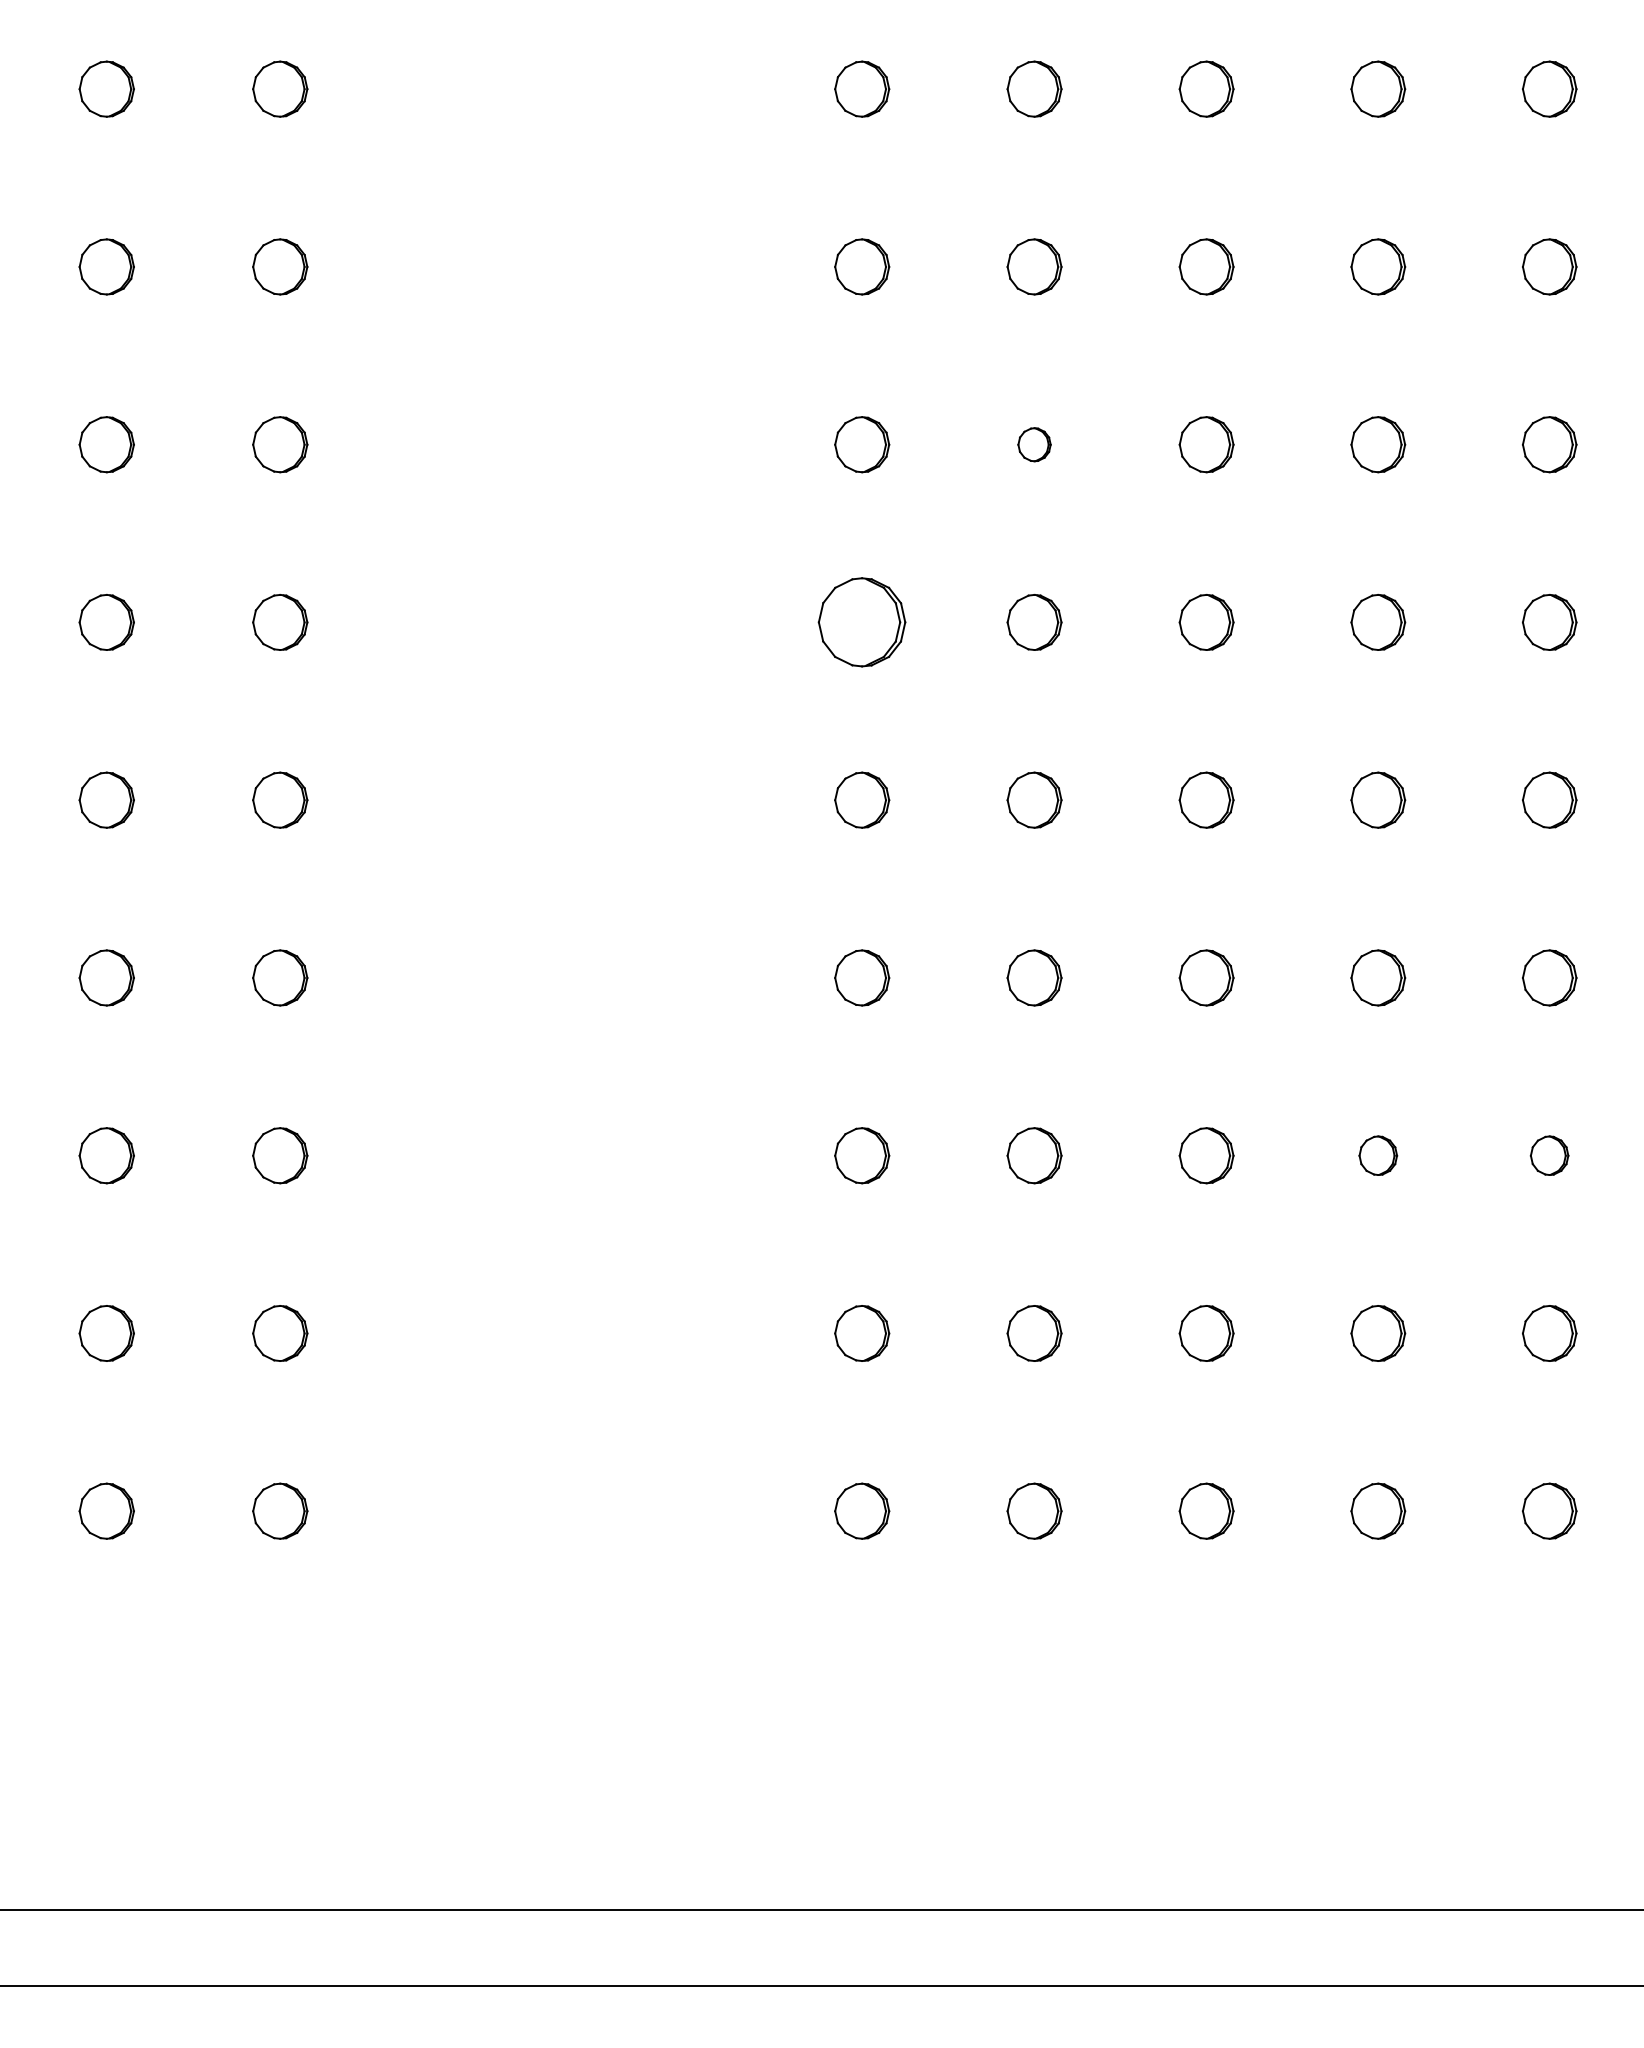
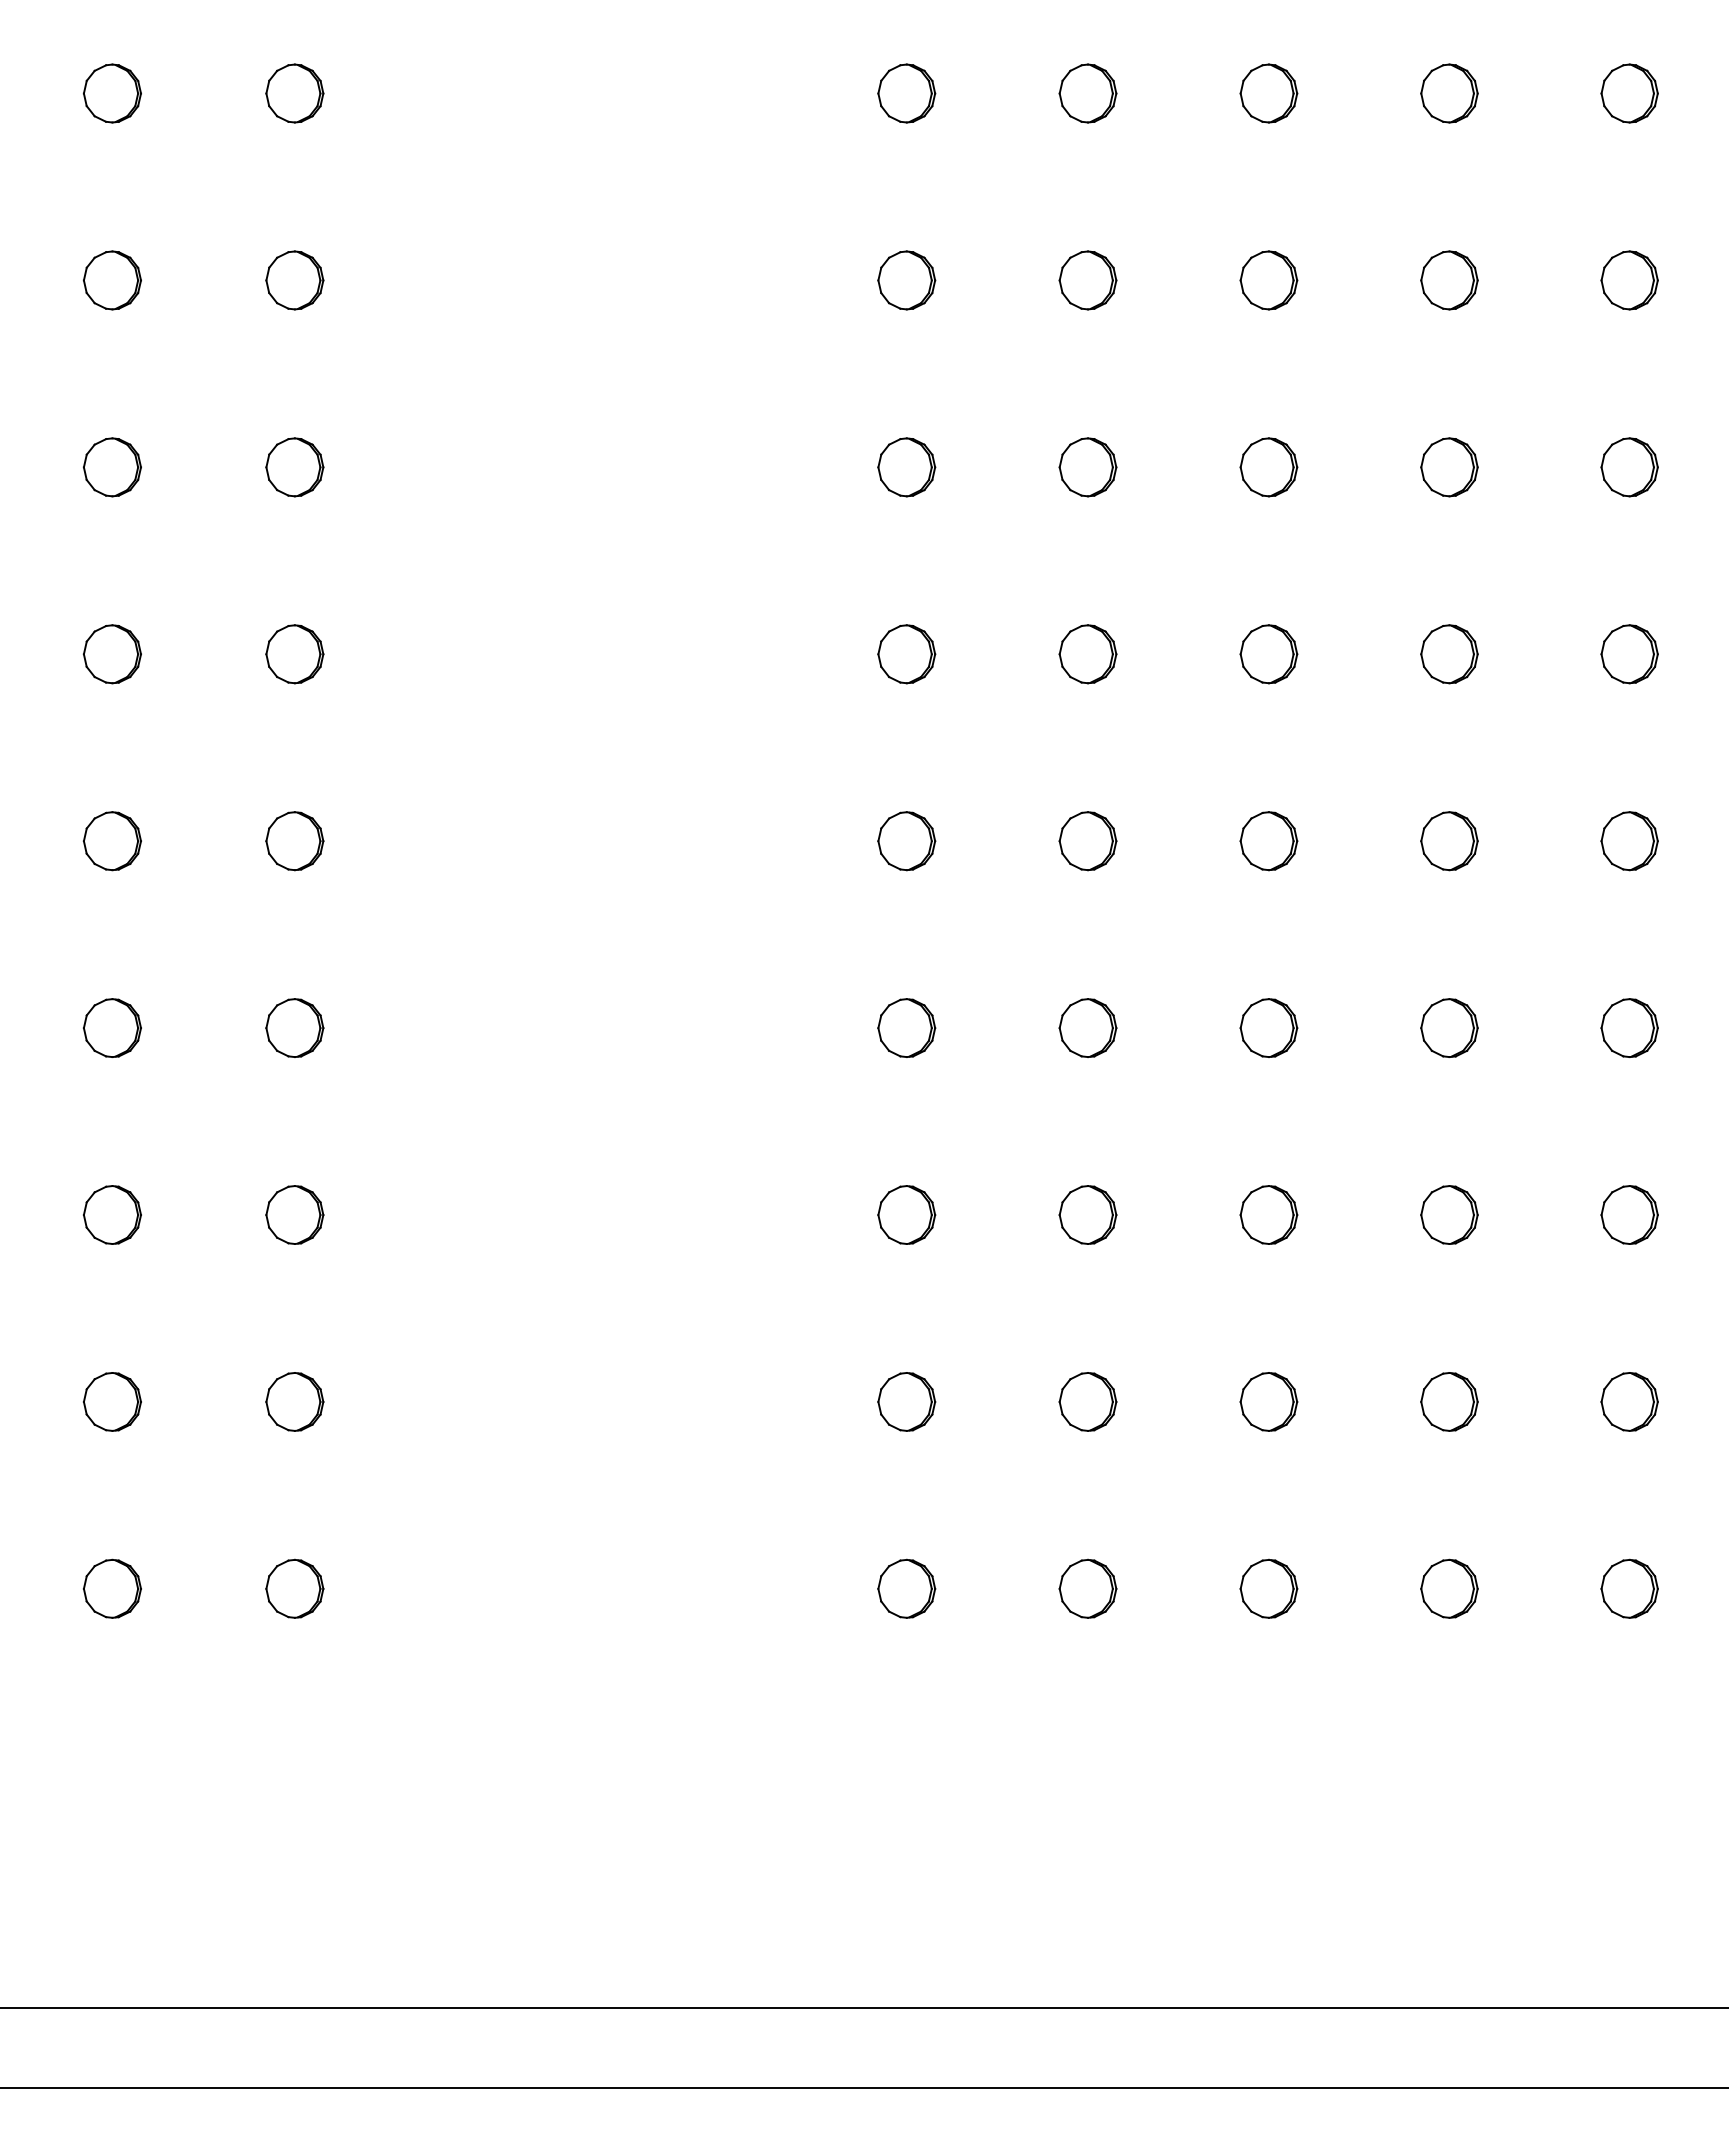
part: (1034, 444) -> (1087, 467), size x1.67
part: (861, 622) -> (906, 654), size x0.62
part: (1378, 1155) -> (1449, 1214), size x1.43
part: (1549, 1155) -> (1629, 1214), size x1.43

